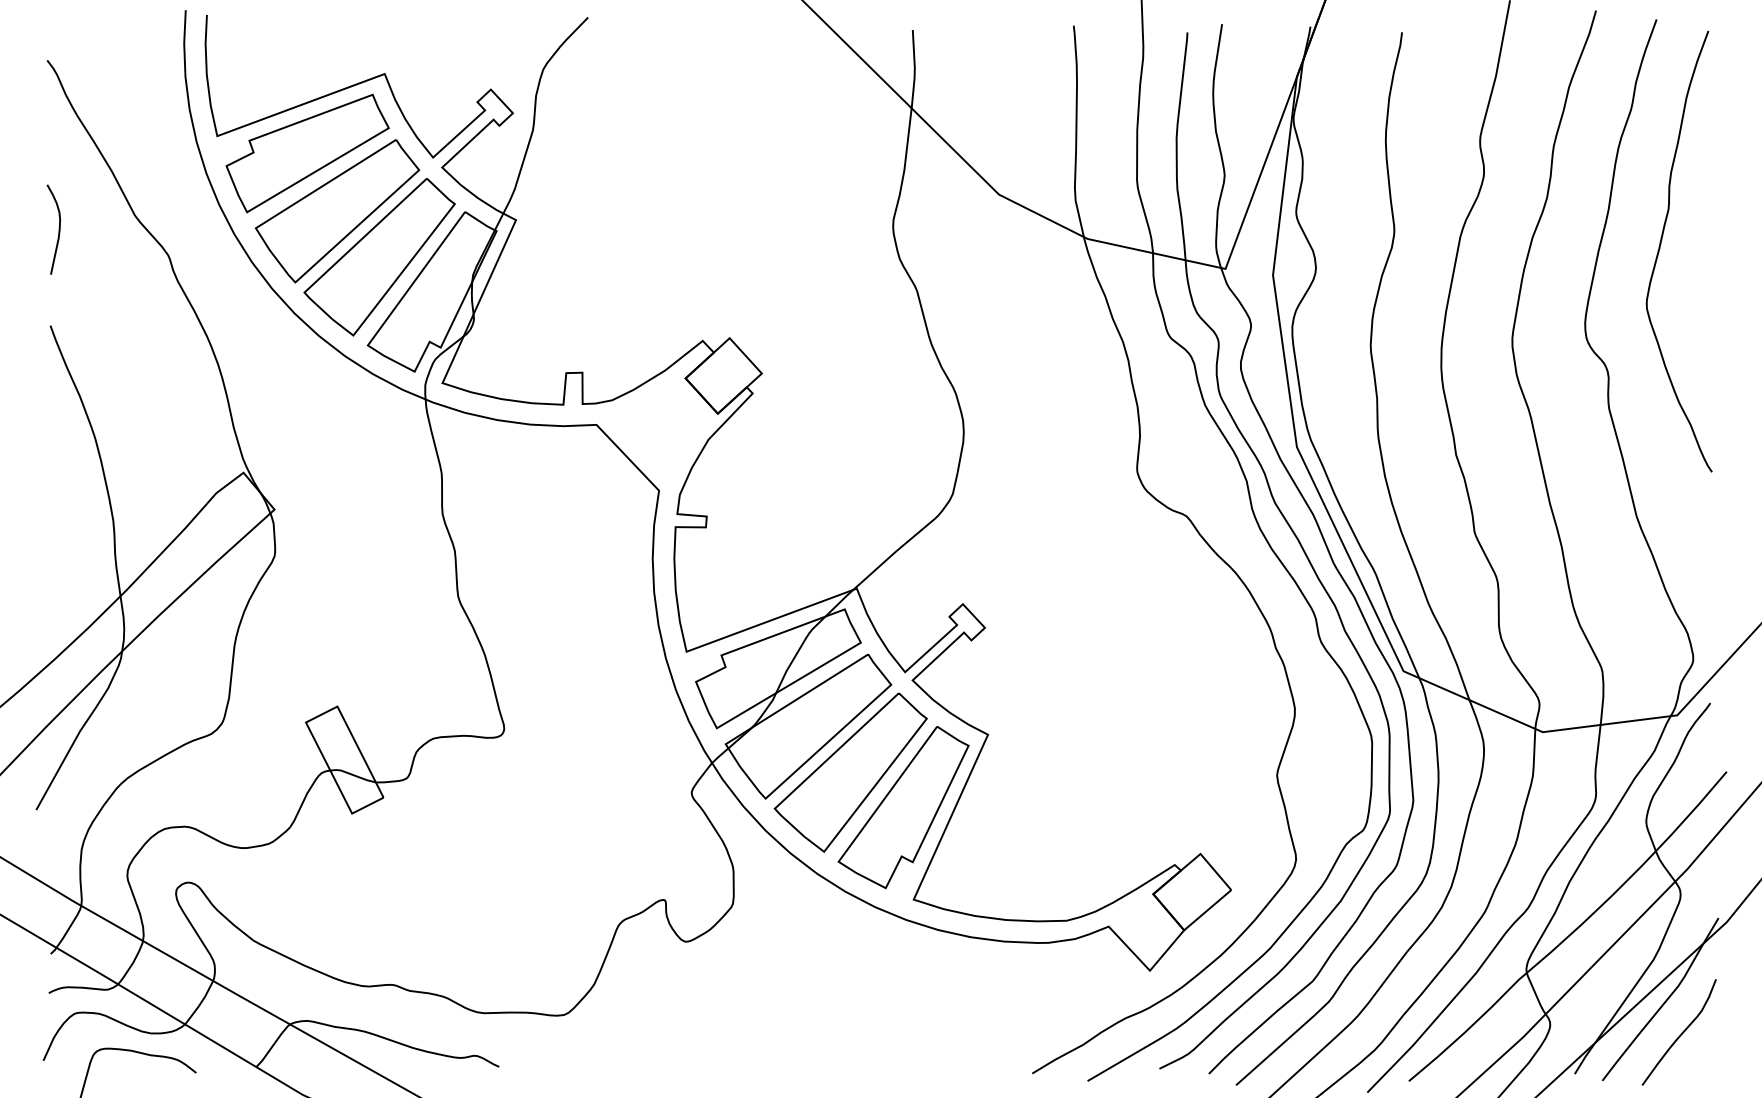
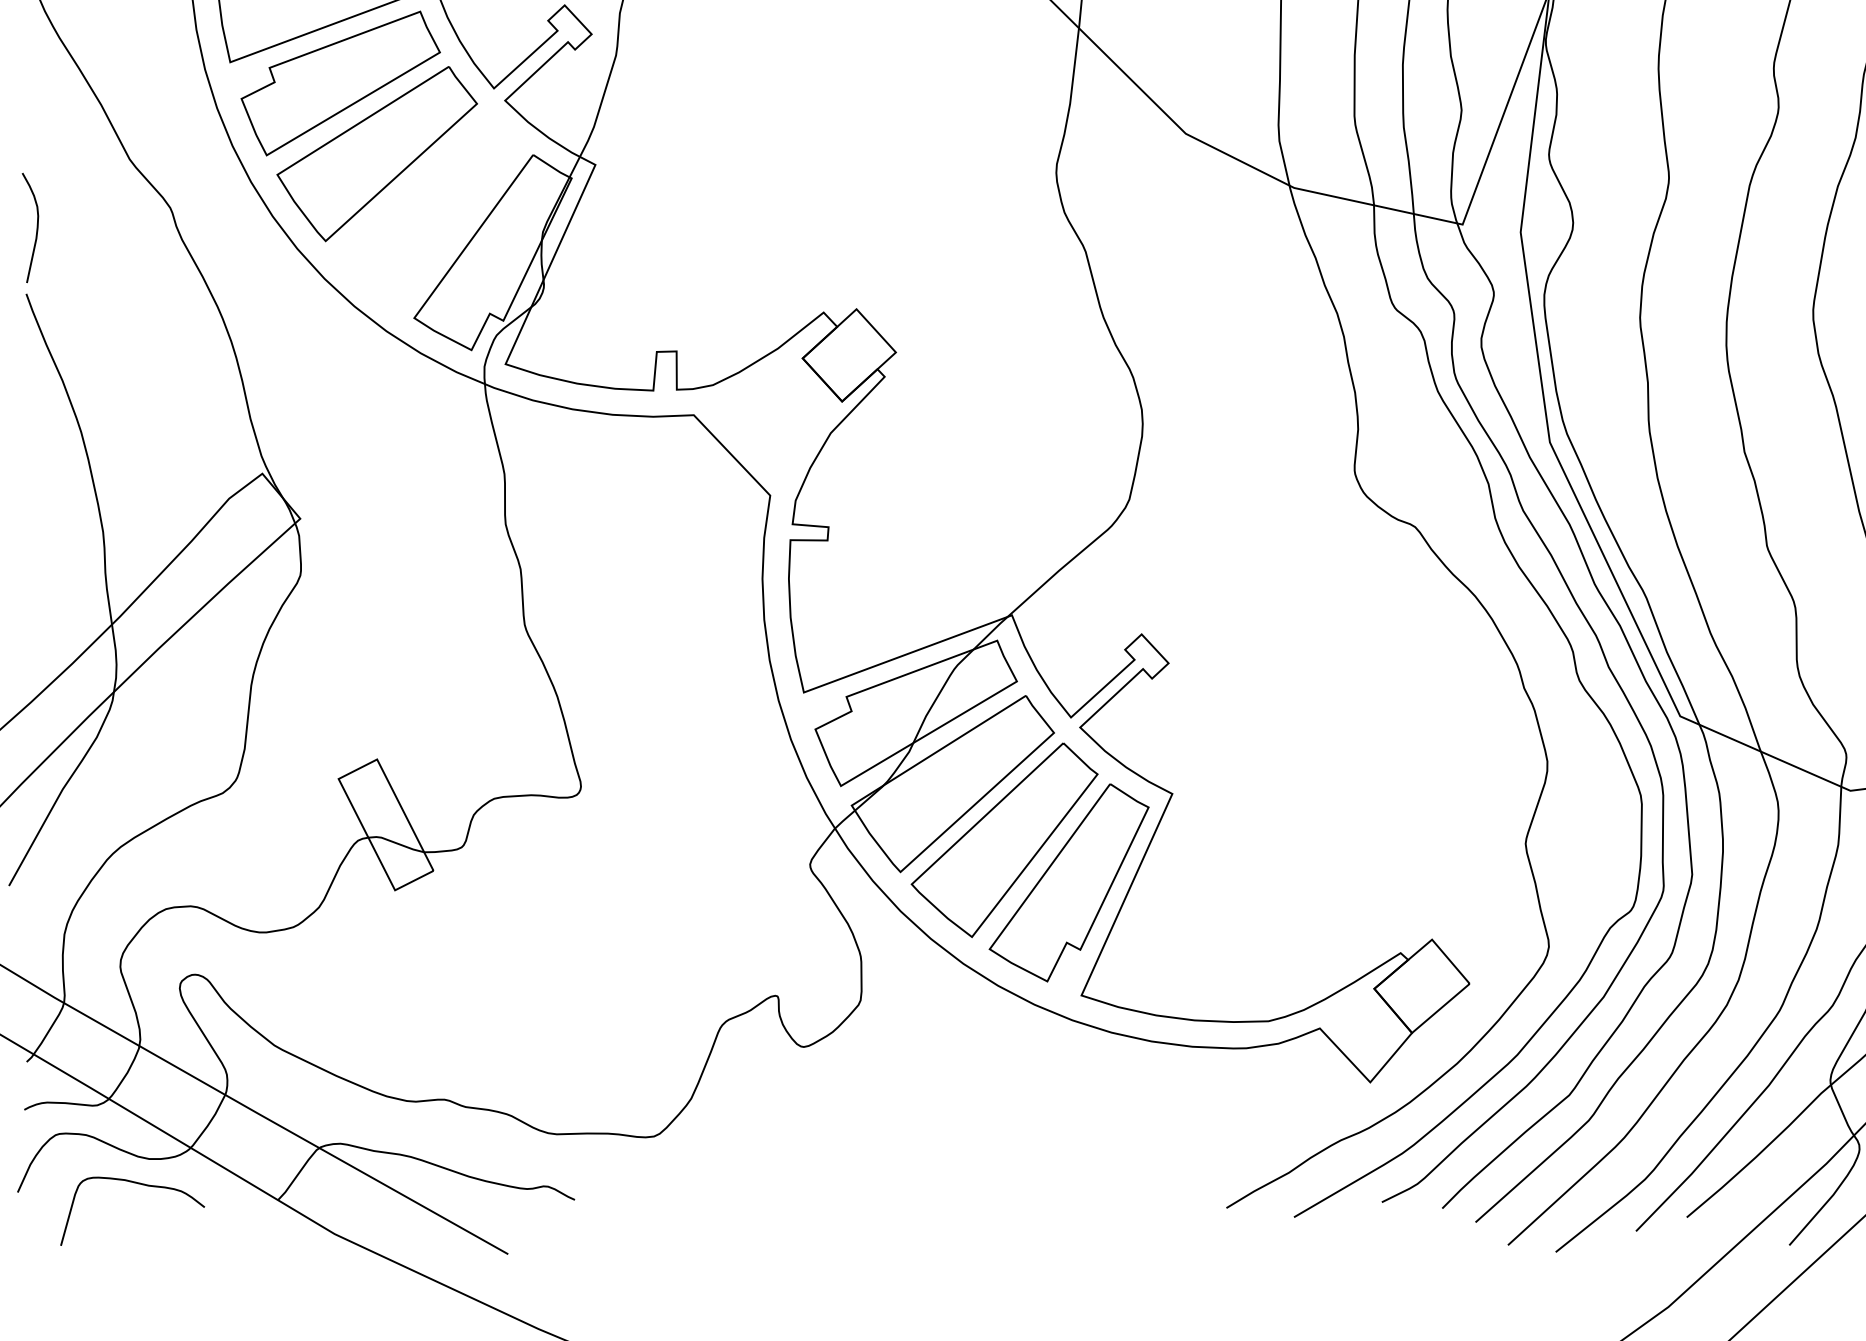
curve: (58, 229) -> (36, 227), moved
part: (379, 257) -> (428, 210), removed

